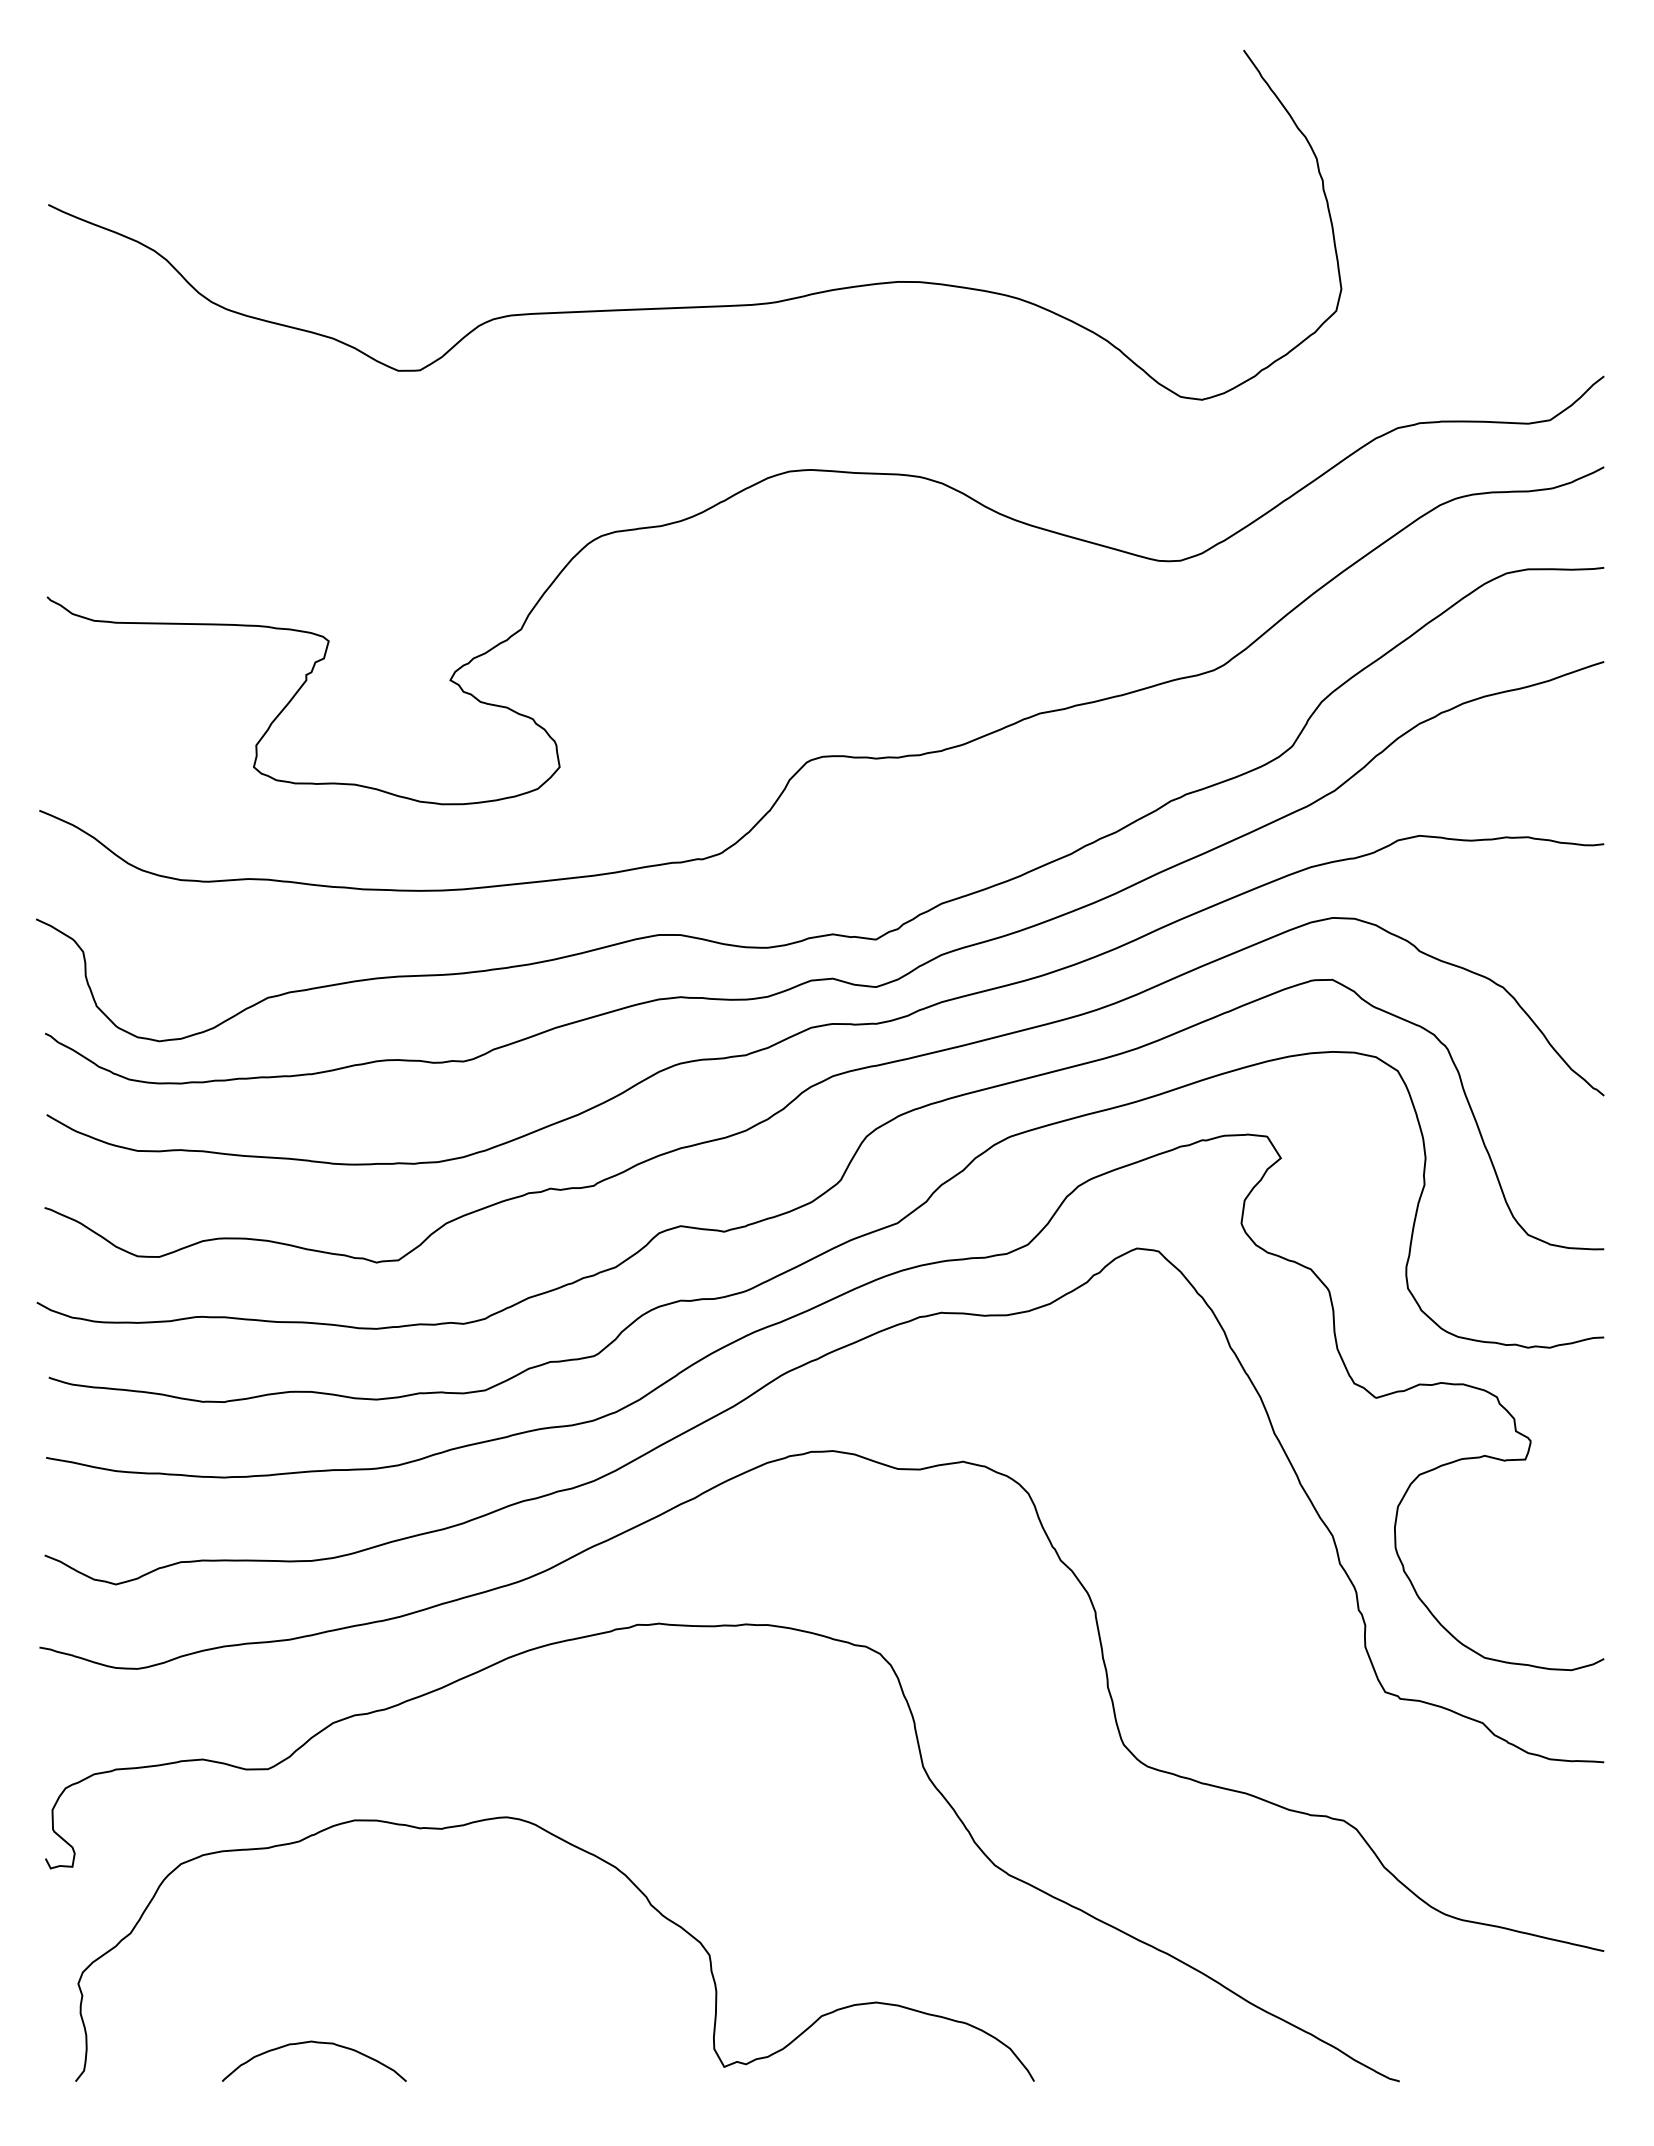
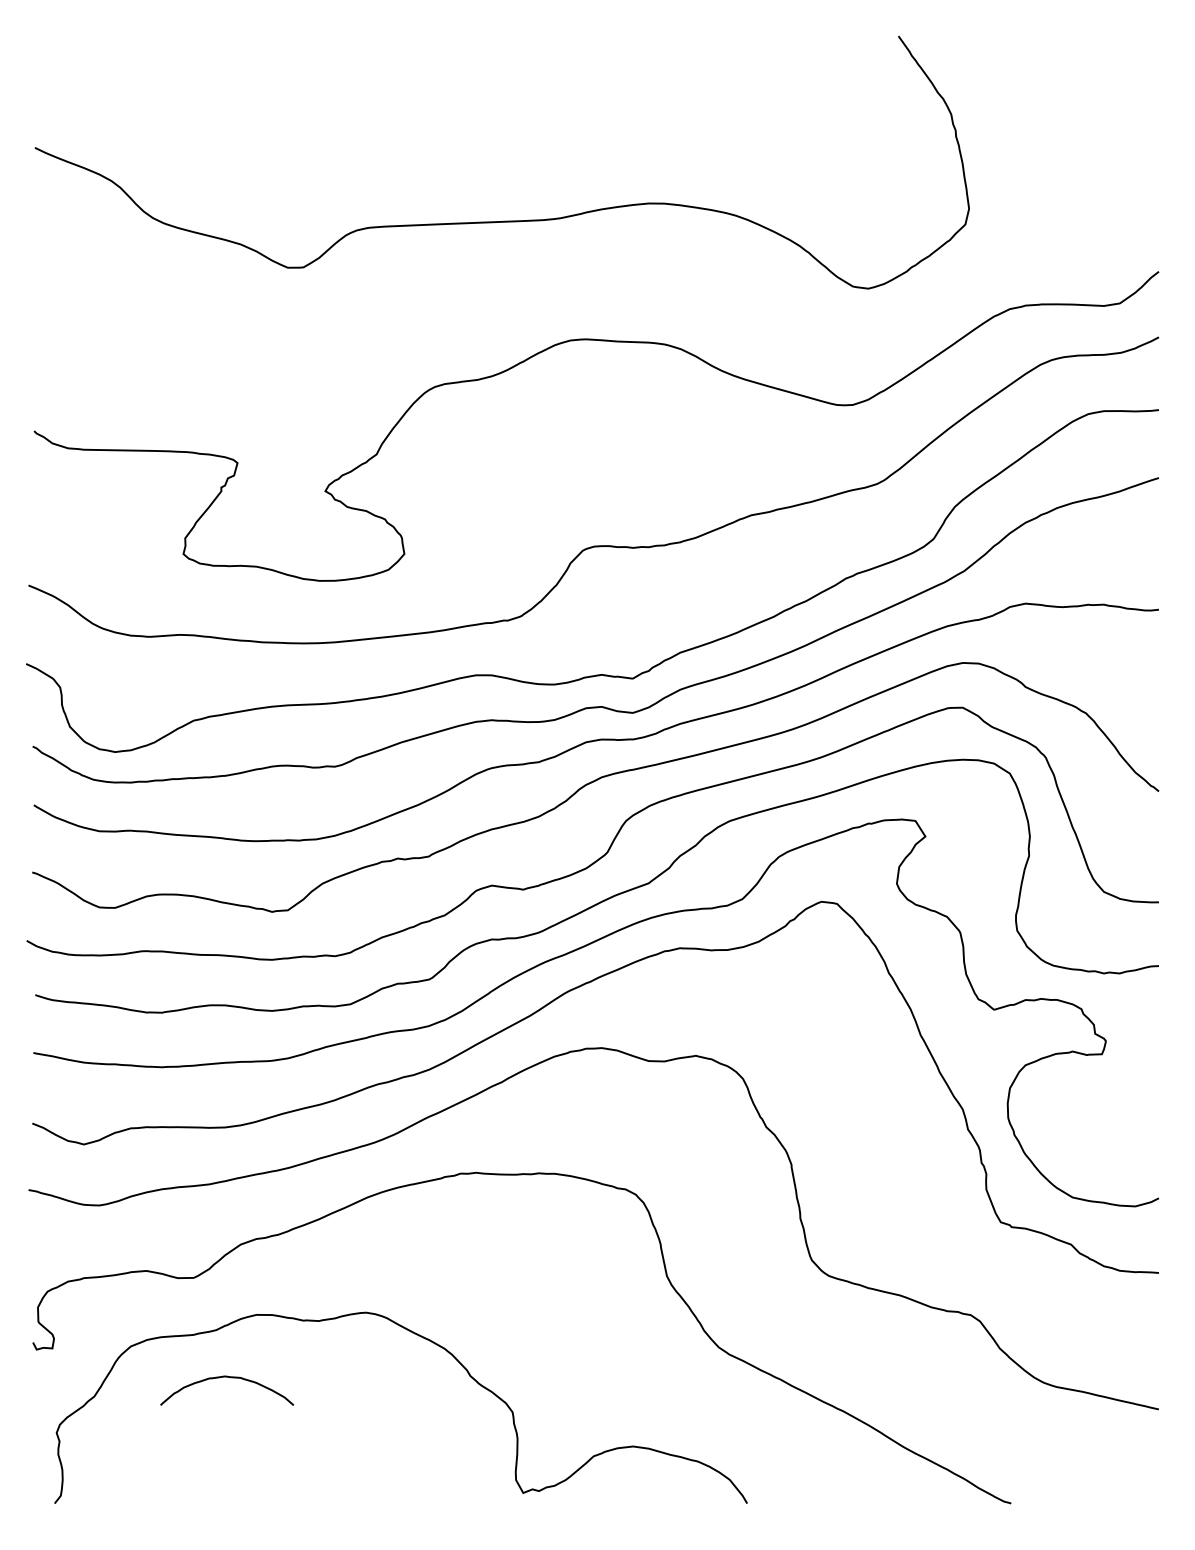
curve: (316, 2043) -> (228, 1377), moved

